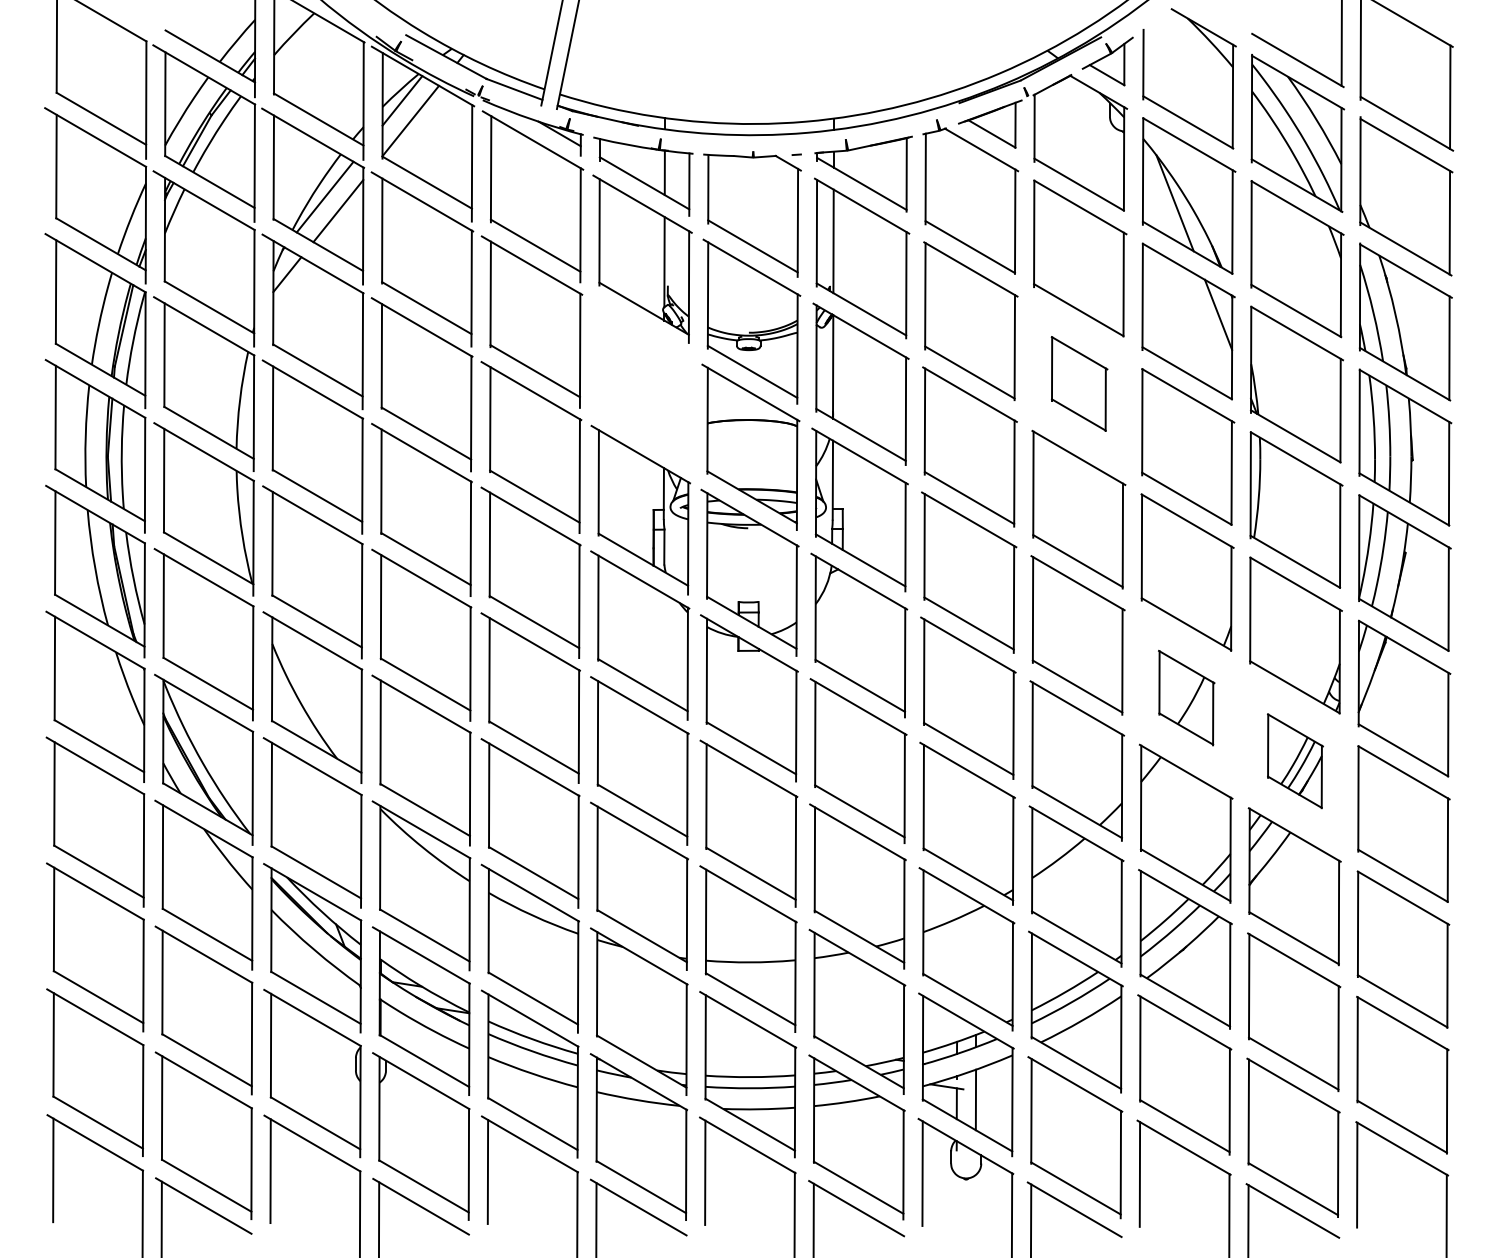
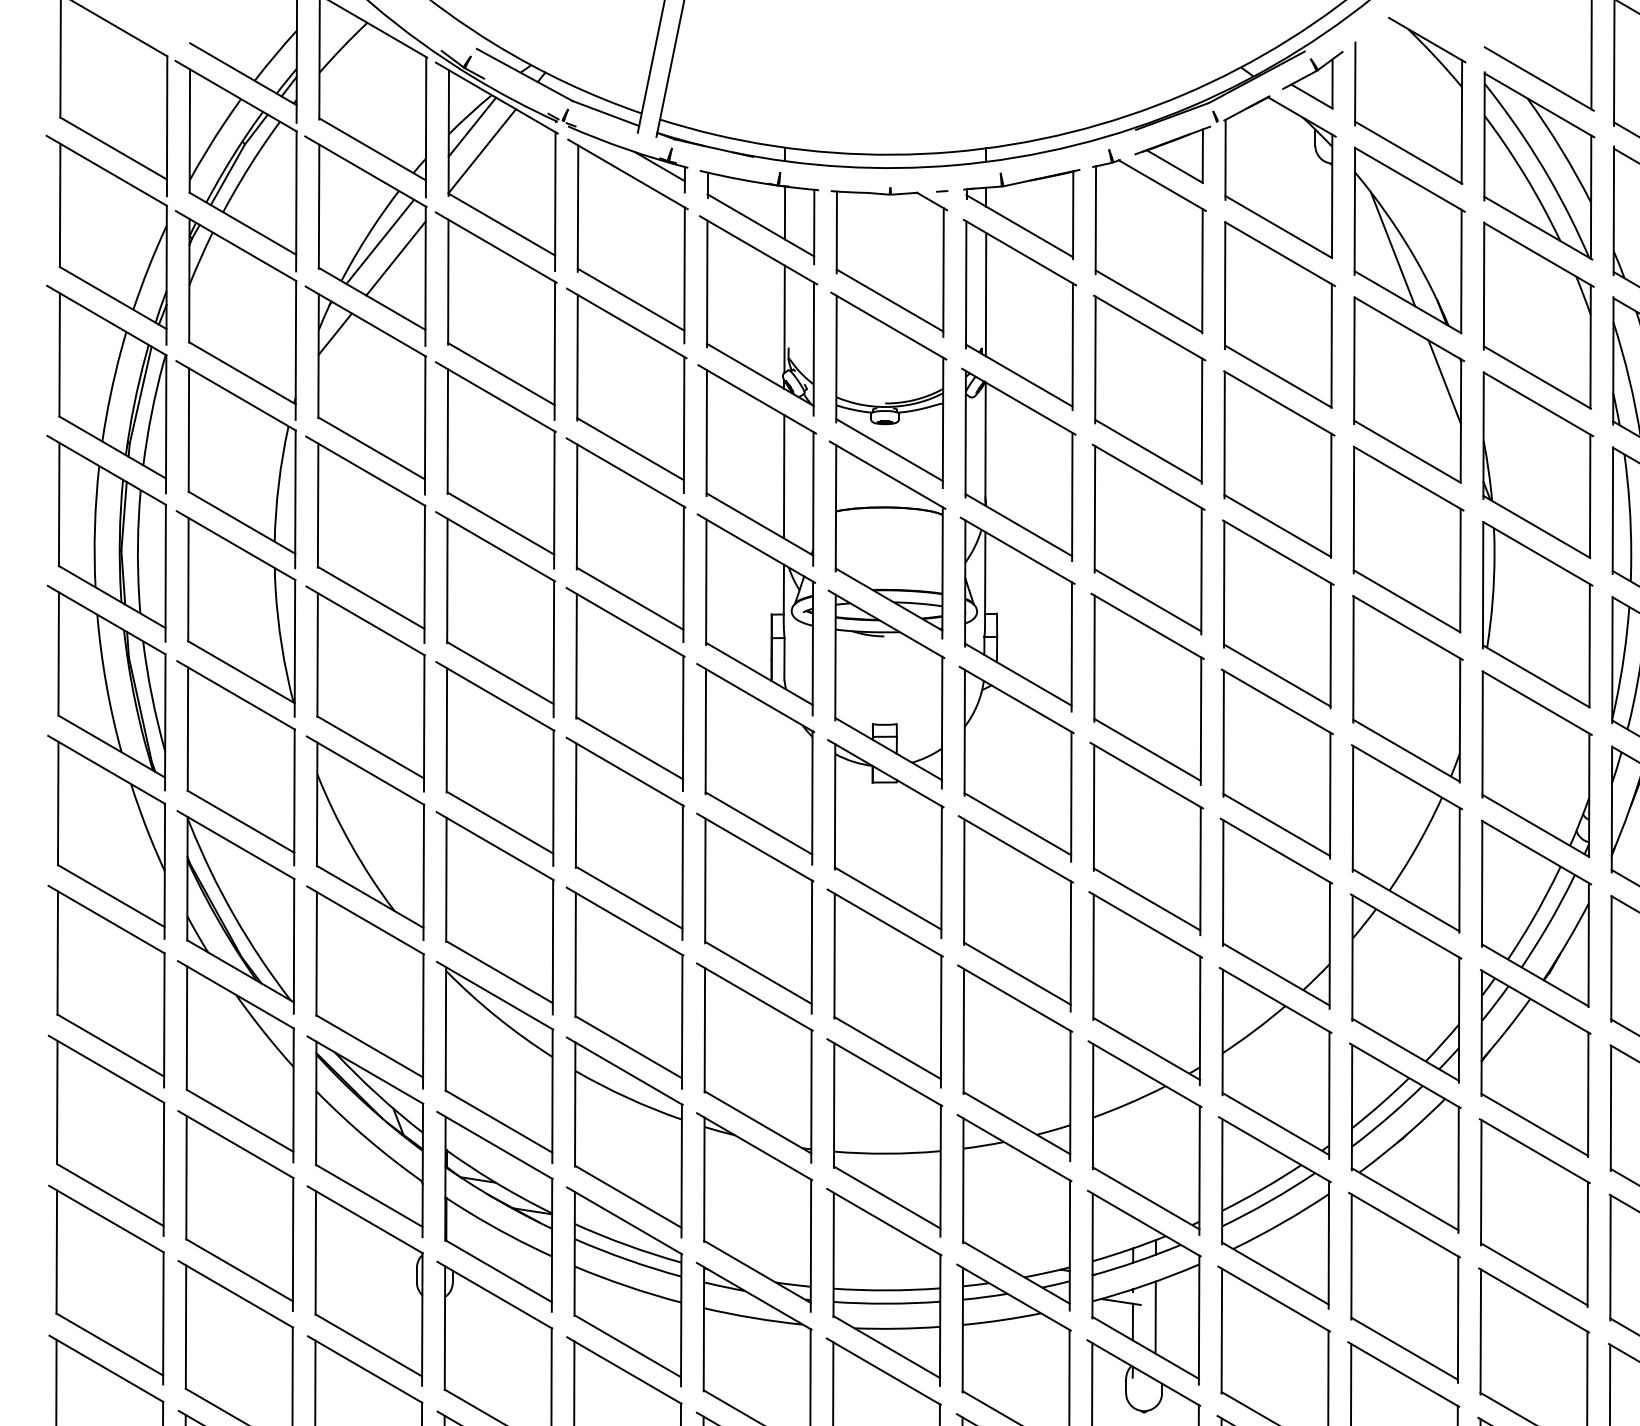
part: (1079, 383) -> (1279, 463), size x1.67
part: (641, 384) -> (757, 465), added
part: (1186, 697) -> (1406, 838), size x1.67
part: (1295, 761) -> (1536, 914), size x1.67

